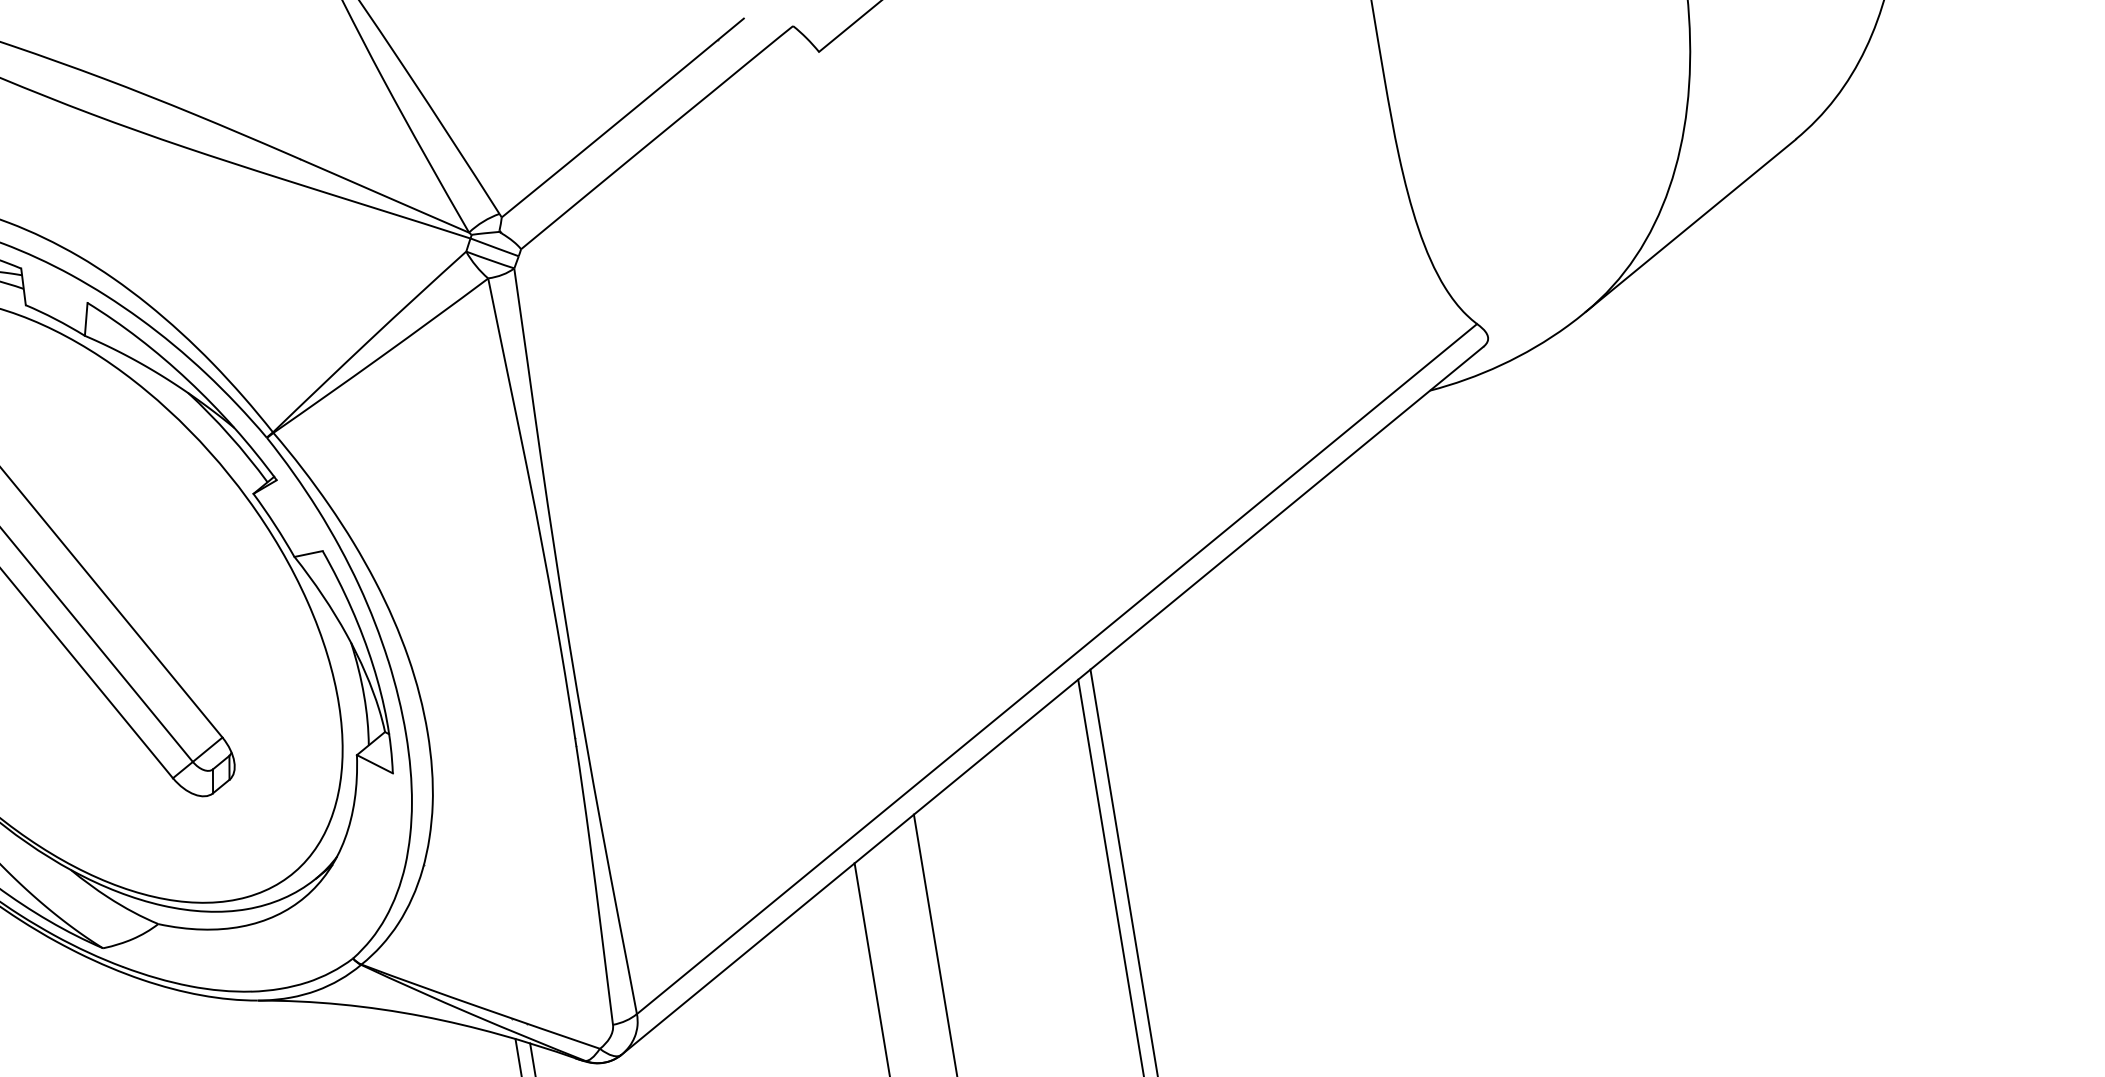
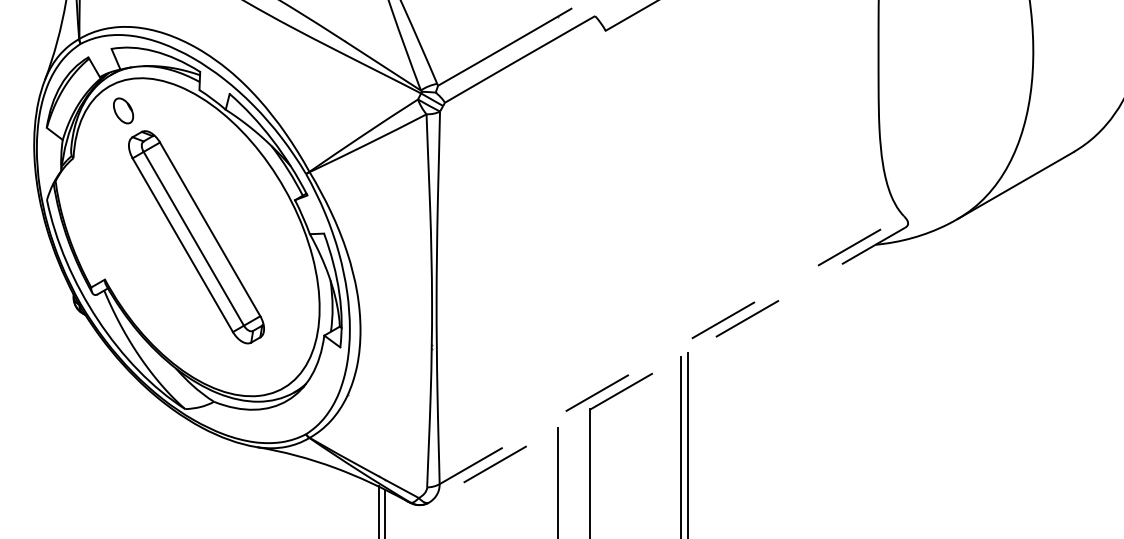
line: (1058, 667) -> (672, 349), solid -> dashed
line: (1051, 701) -> (666, 365), solid -> dashed

